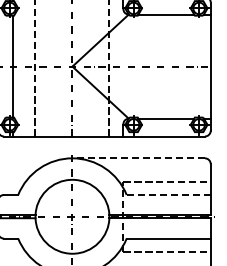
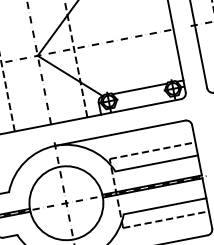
line: (138, 158) -> (120, 133), dashed -> solid
line: (169, 194) -> (157, 162), dashed -> solid

